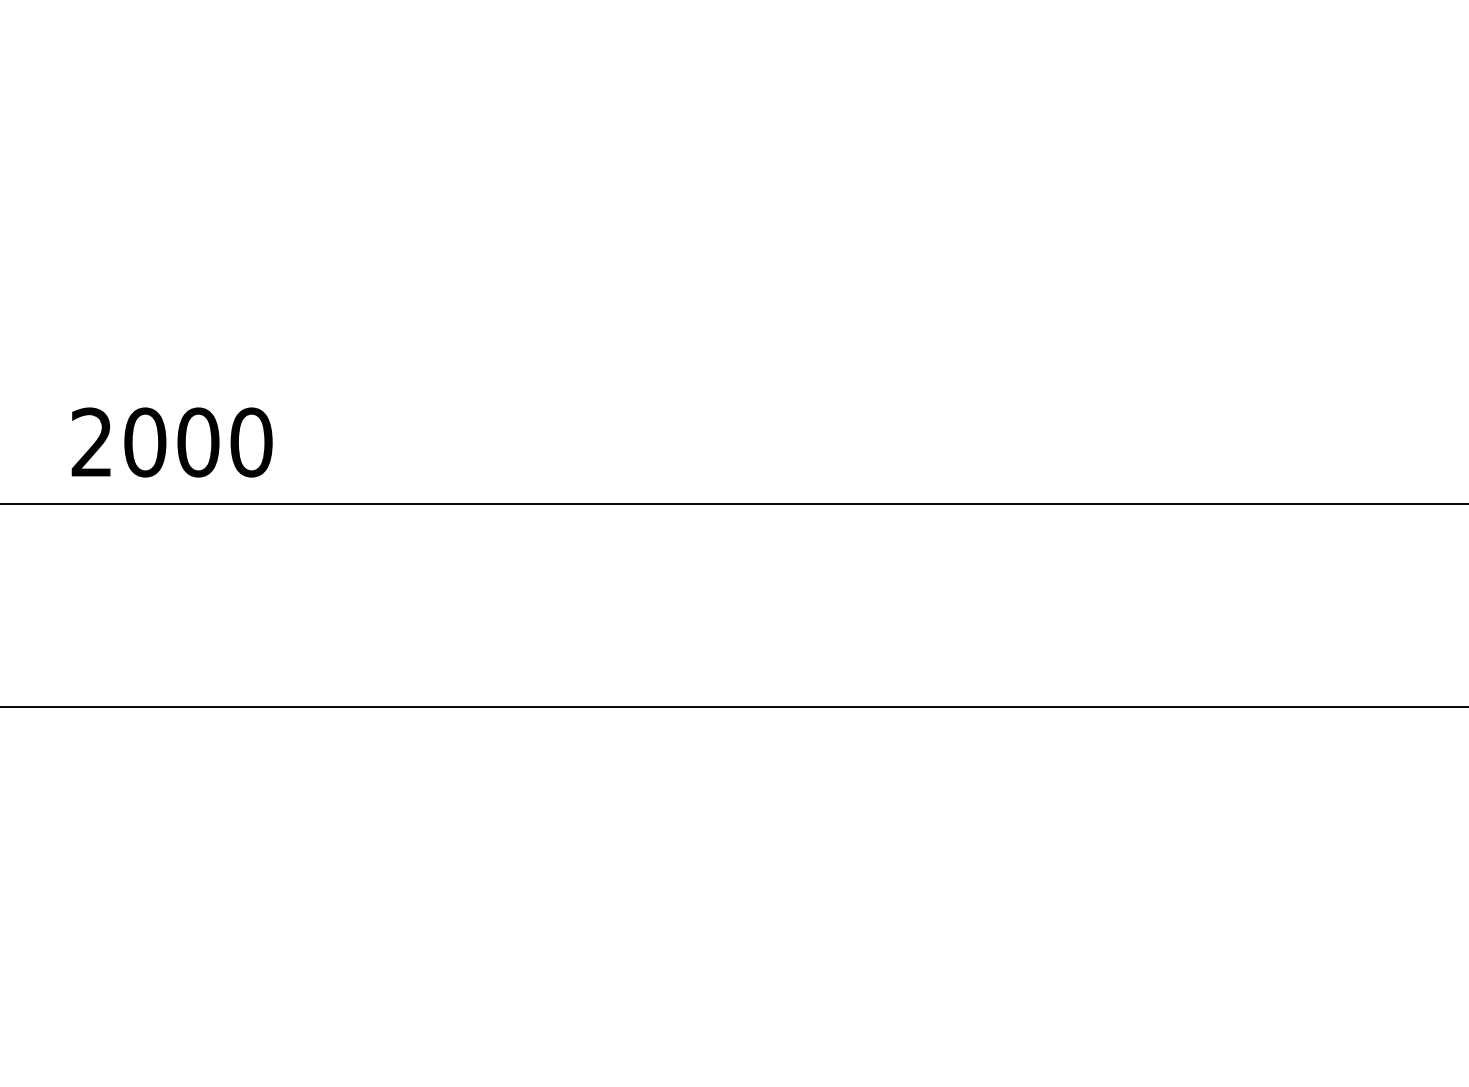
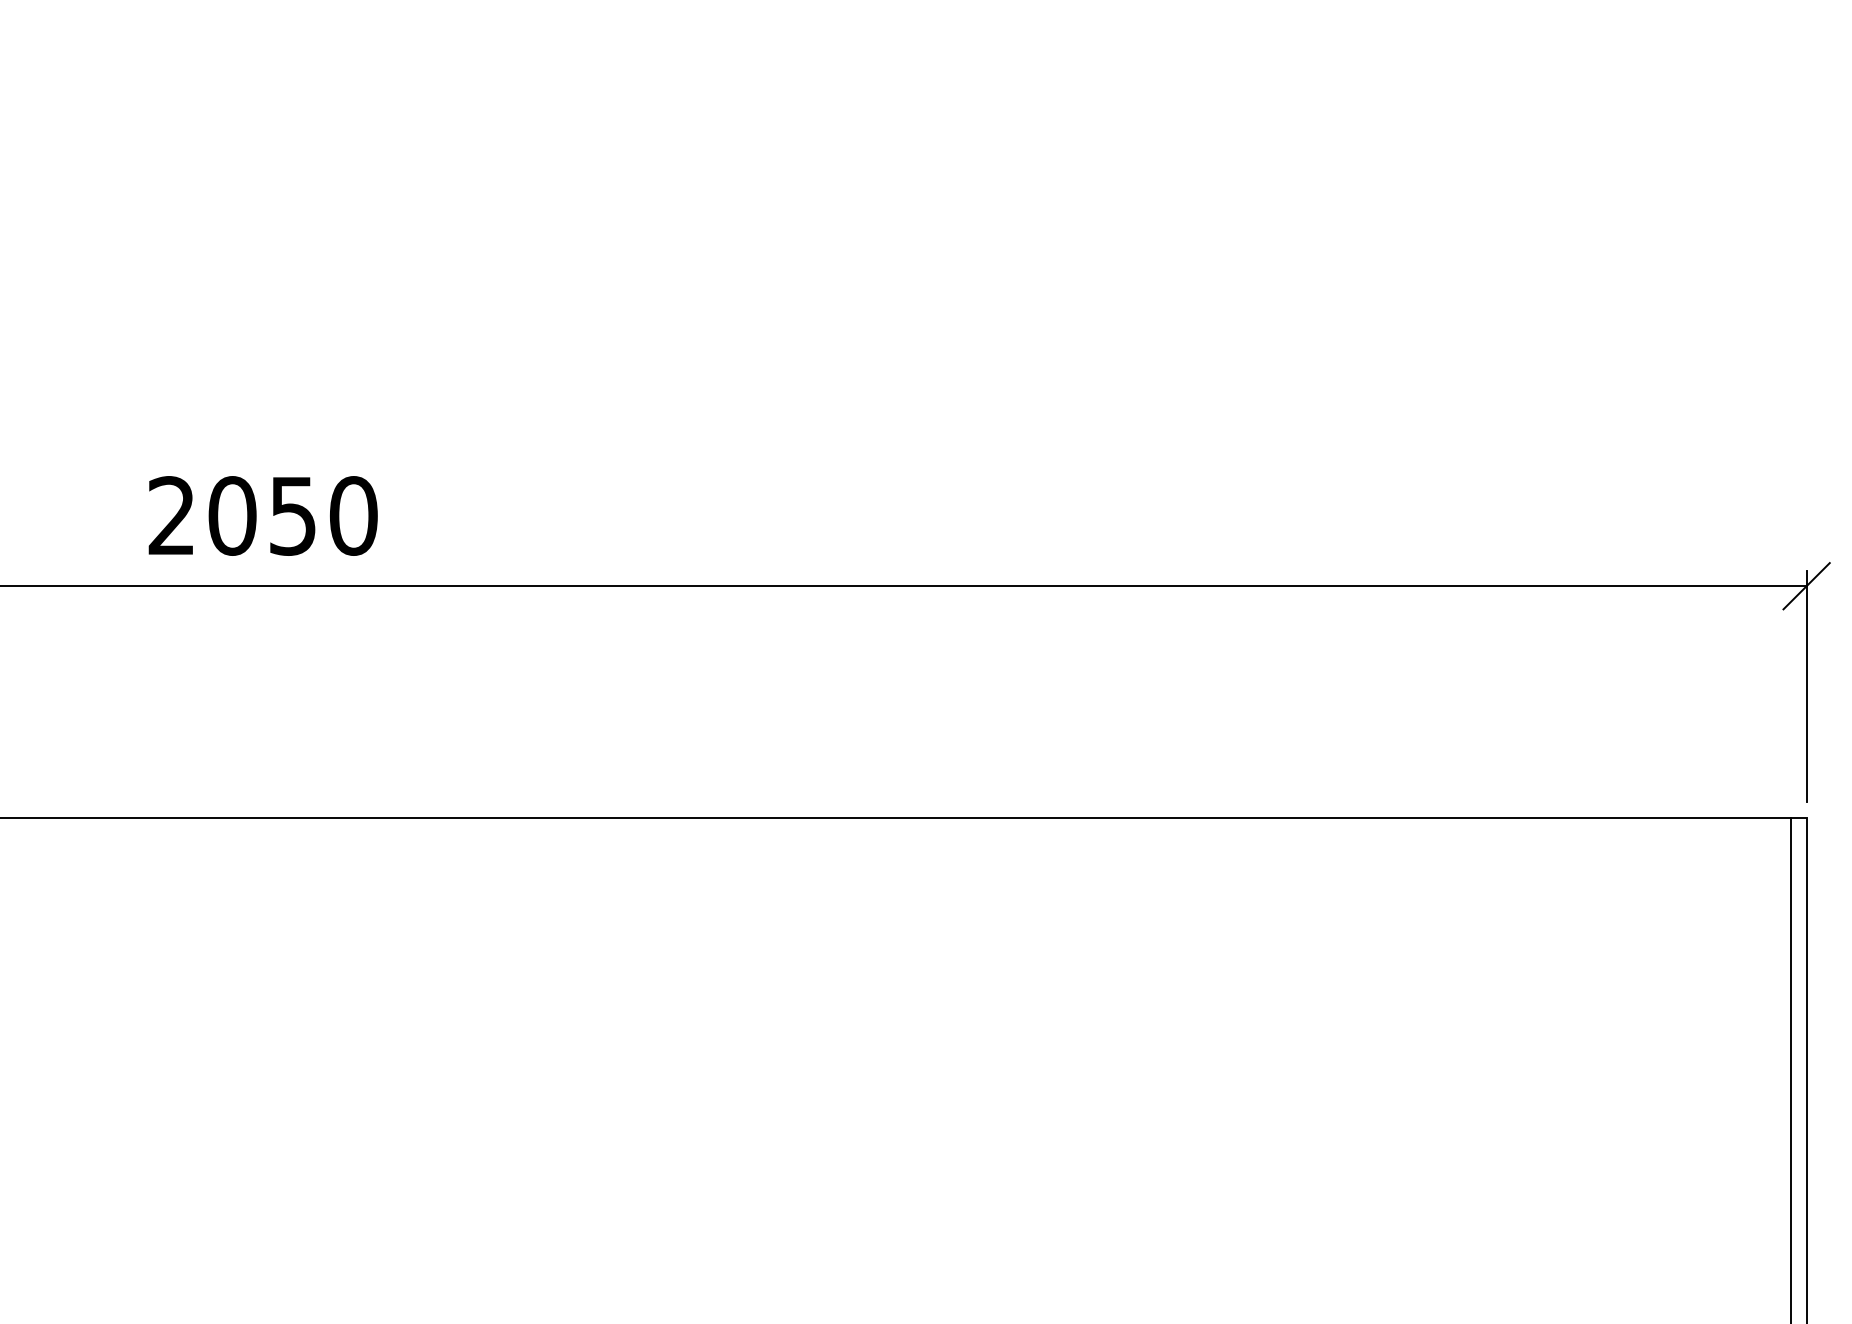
text: (198, 442) -> (293, 515), 2000 -> 2050

